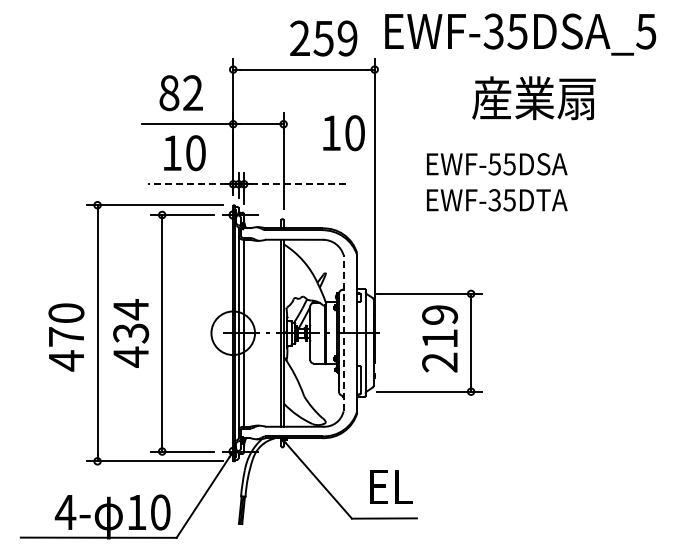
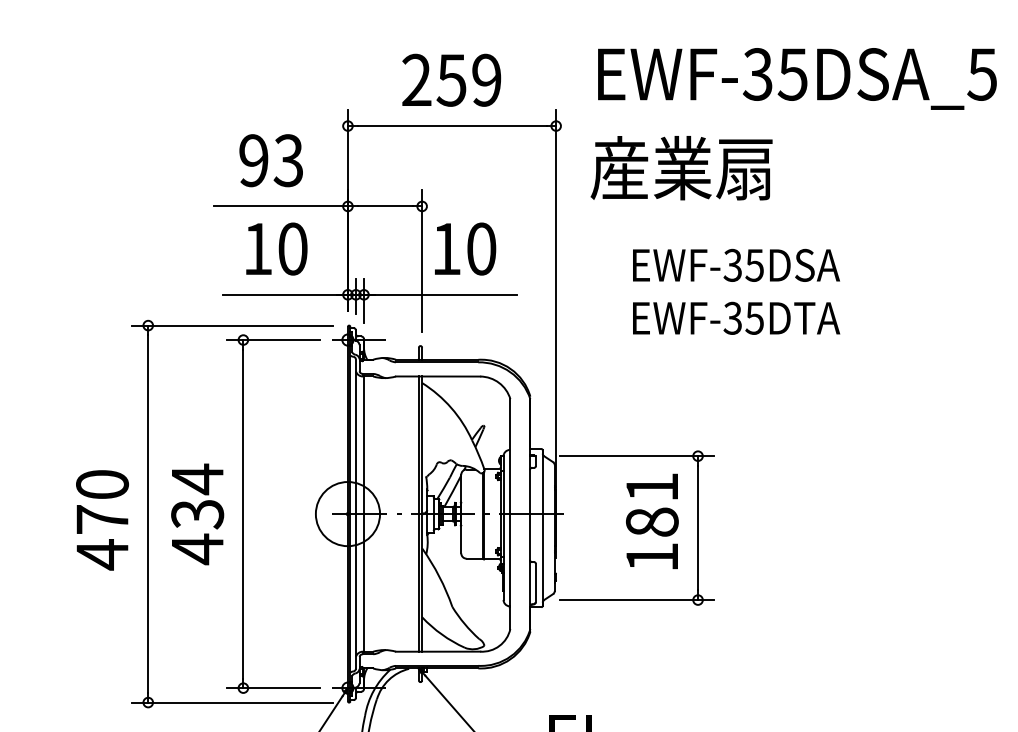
text: (520, 34) -> (797, 78), moved
text: (323, 38) -> (451, 80), moved
text: (180, 93) -> (270, 161), 82 -> 93
text: (533, 98) -> (680, 168), moved
text: (343, 133) -> (464, 249), moved
text: (494, 163) -> (732, 264), EWF-55DSA -> EWF-35DSA
line: (186, 184) -> (279, 295), dashed -> solid
line: (299, 184) -> (445, 295), dashed -> solid
line: (343, 332) -> (510, 512), dashed -> solid
text: (440, 338) -> (652, 521), 219 -> 181

